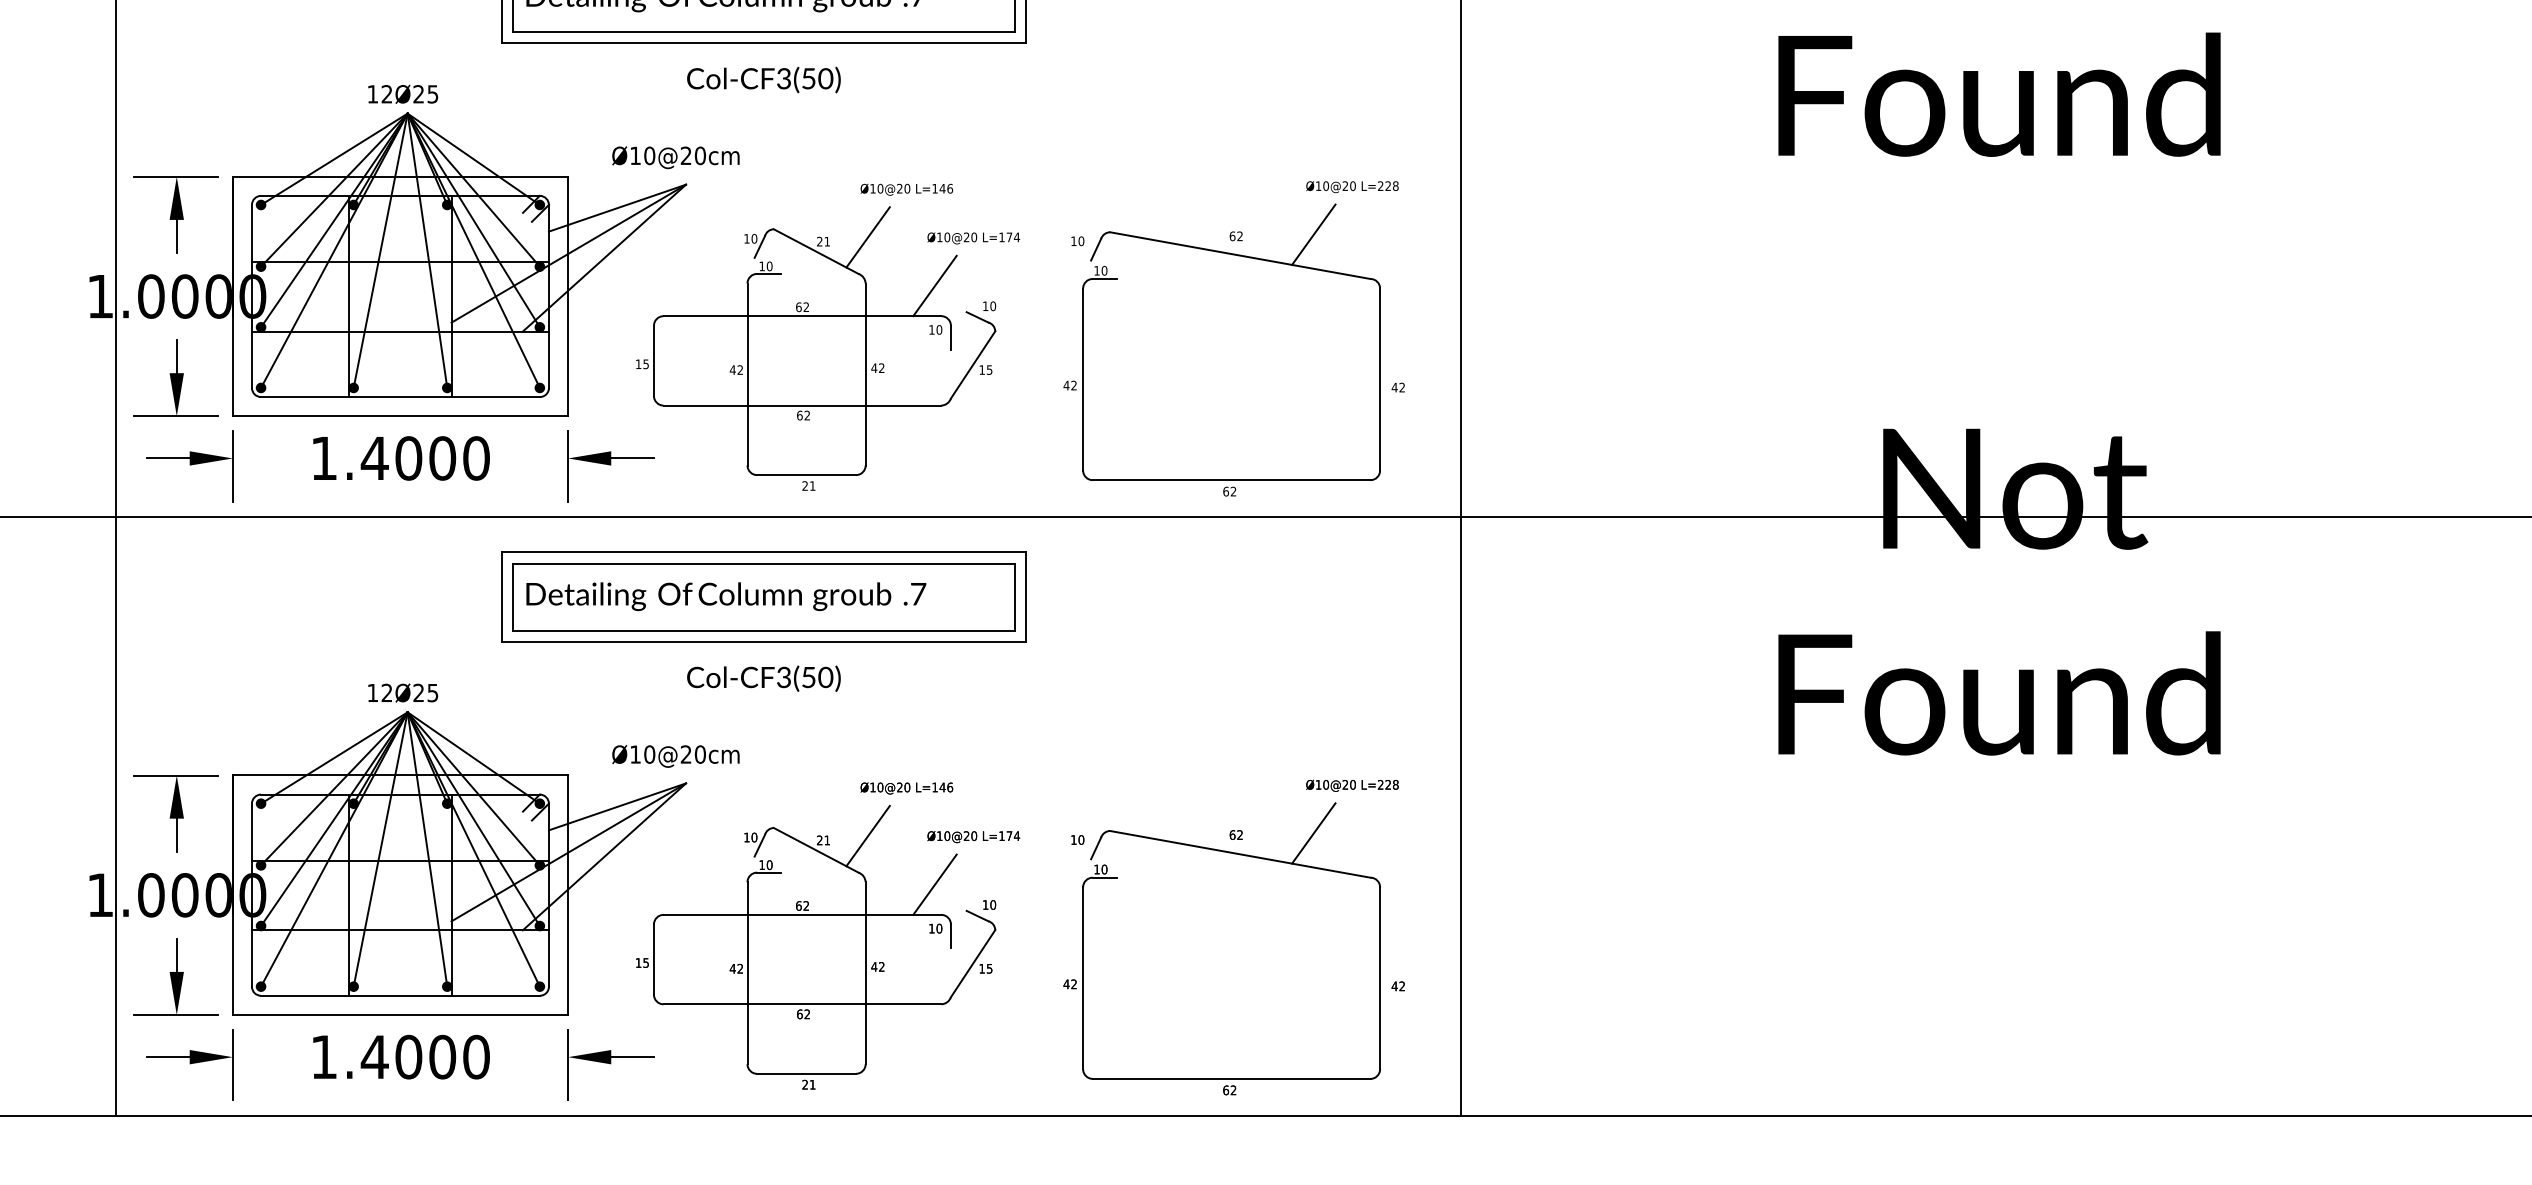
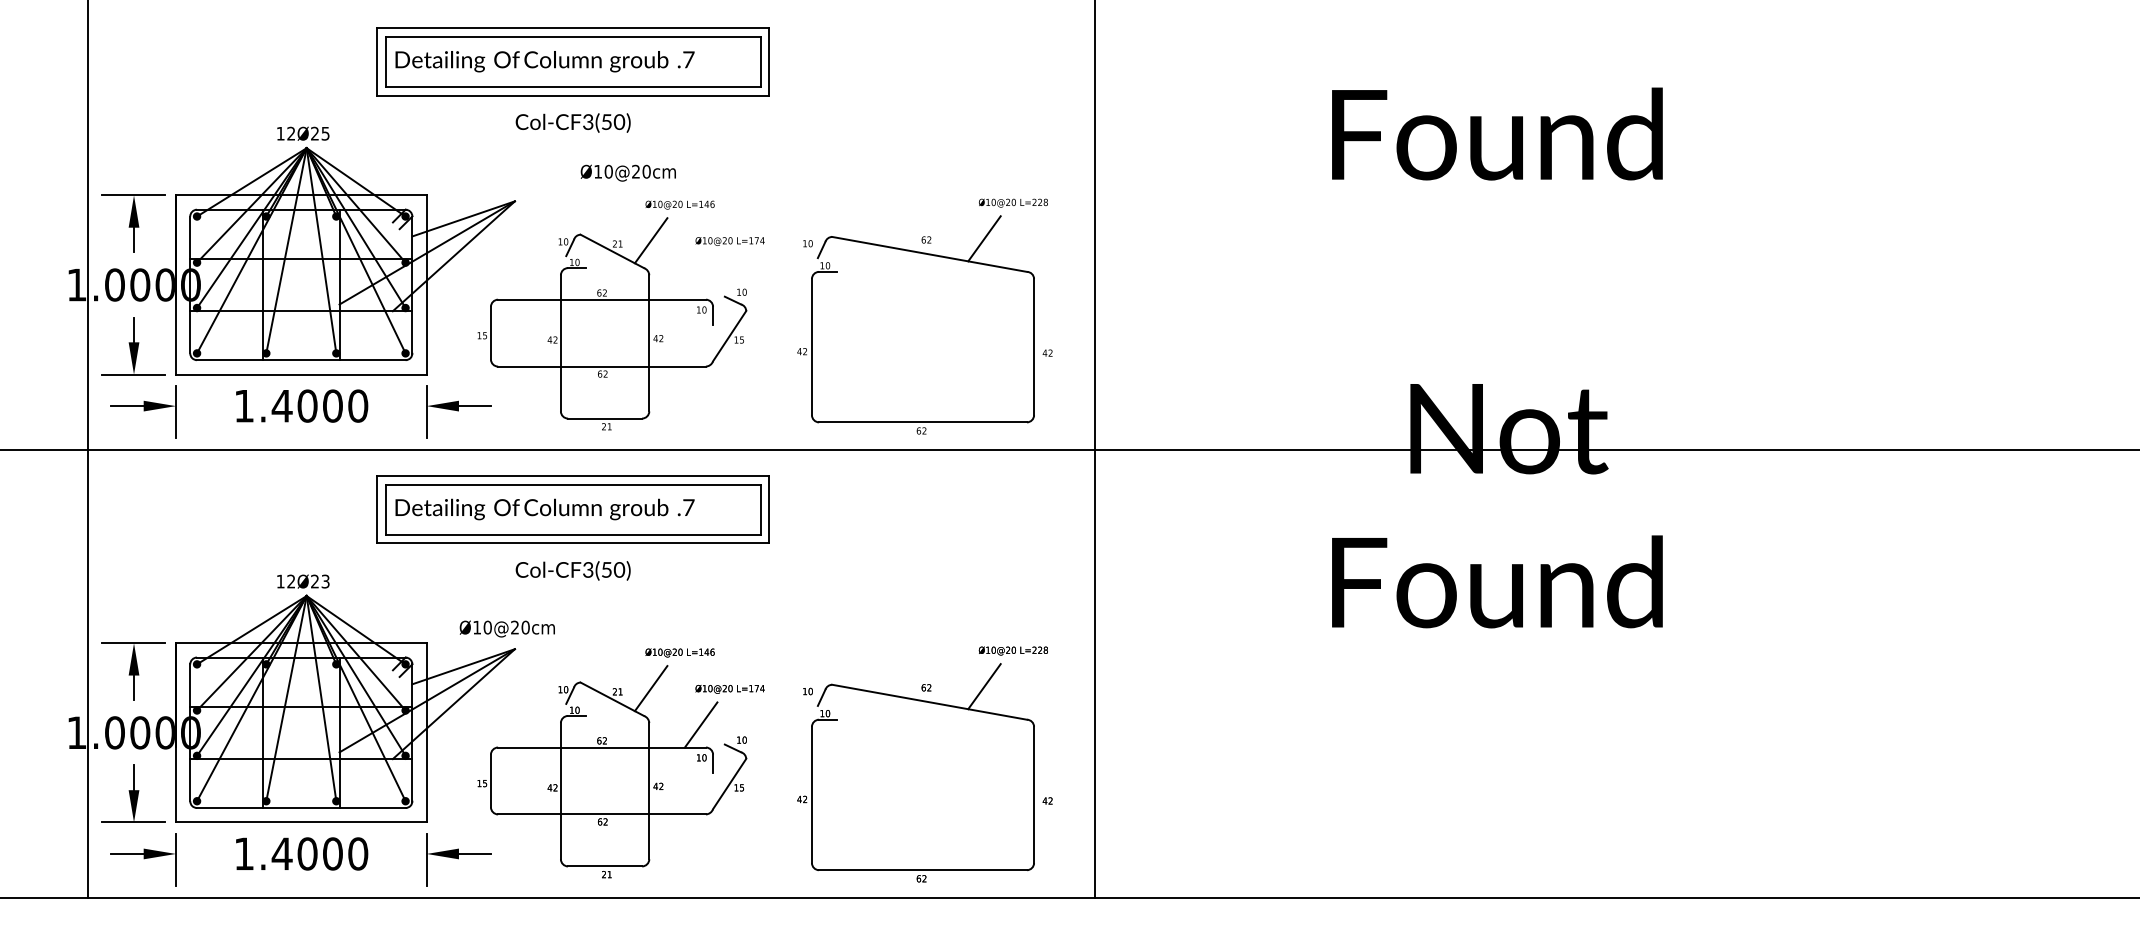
text: (674, 156) -> (627, 172), moved
line: (934, 285) -> (700, 276), removed
text: (432, 691) -> (325, 580), 12Ø25 -> 12Ø23

